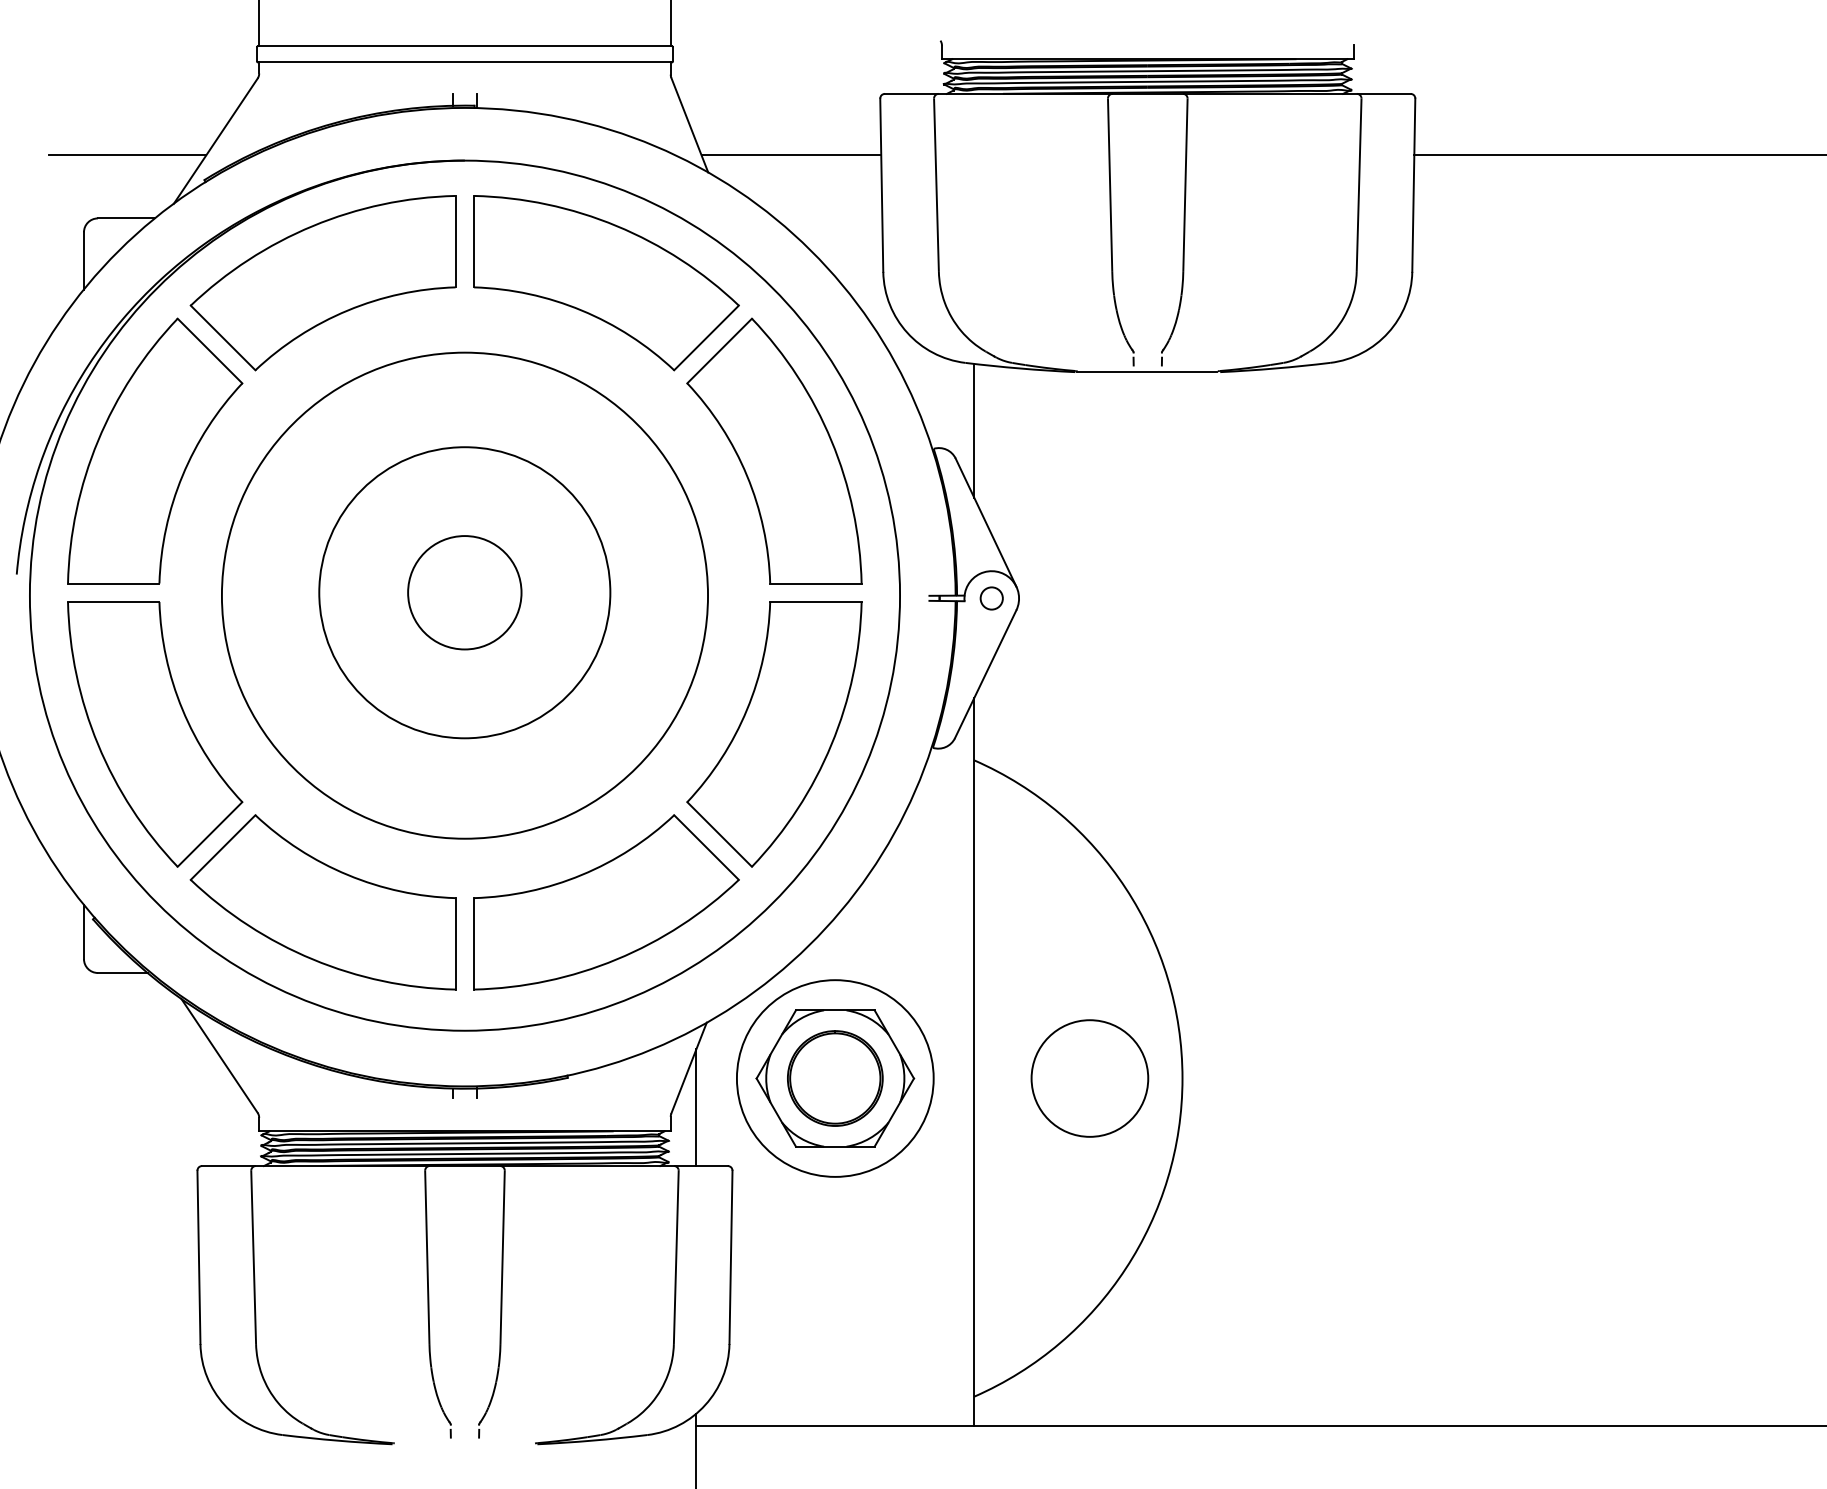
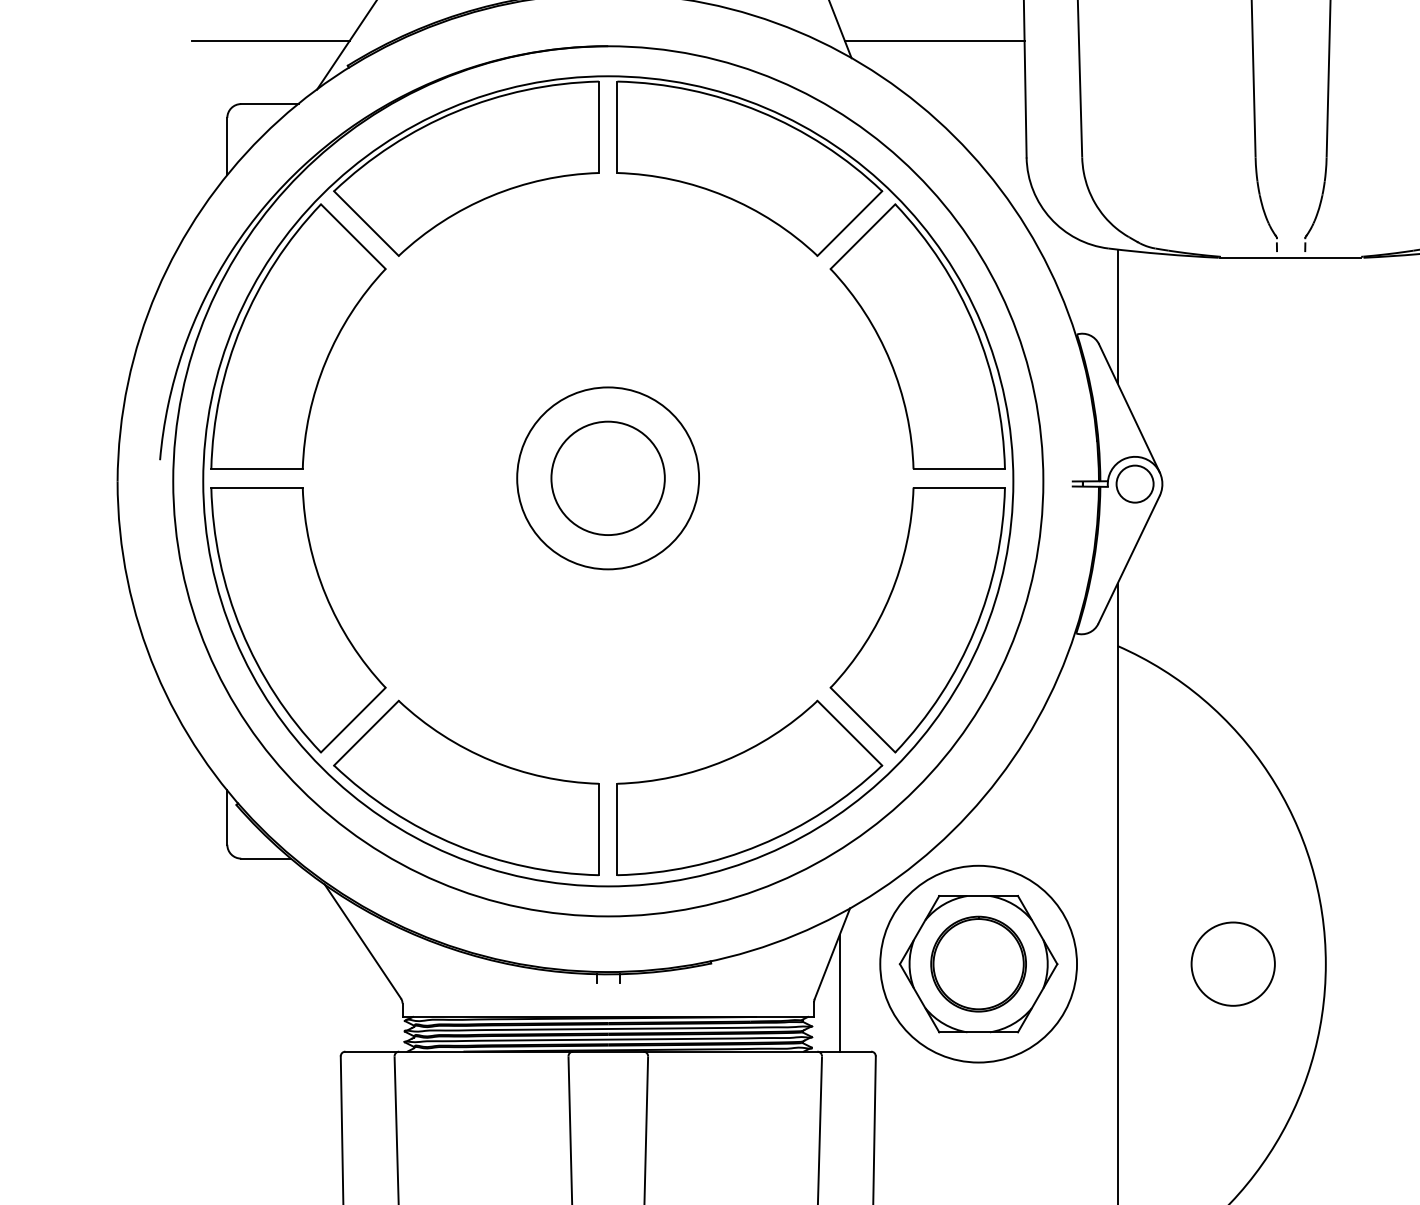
circle: (464, 592) -> (607, 478), size x0.62
circle: (464, 595) -> (607, 481), size x1.67
circle: (991, 598) -> (1134, 484), size x1.67
circle: (1089, 1078) -> (1232, 964), size x0.71

